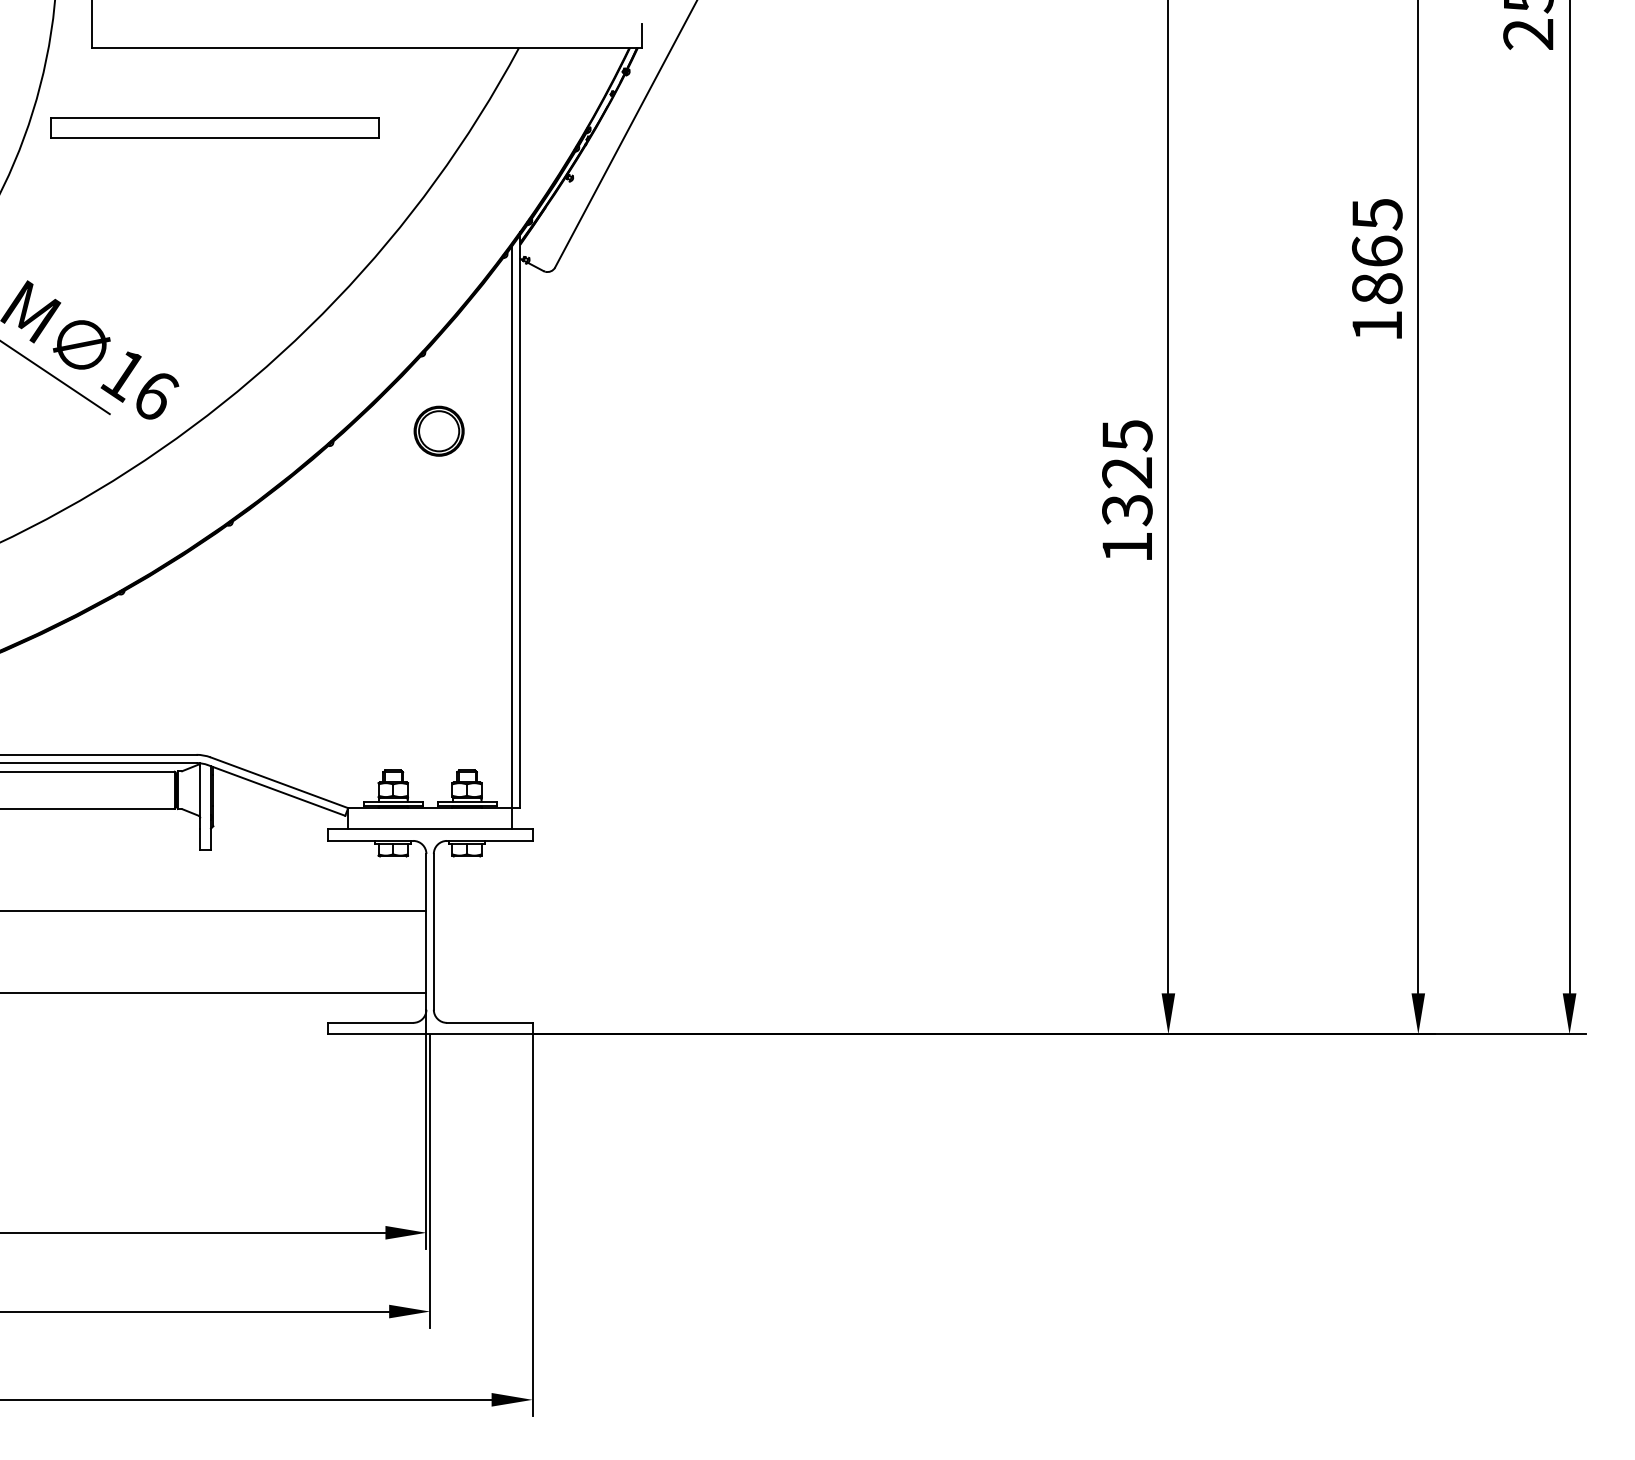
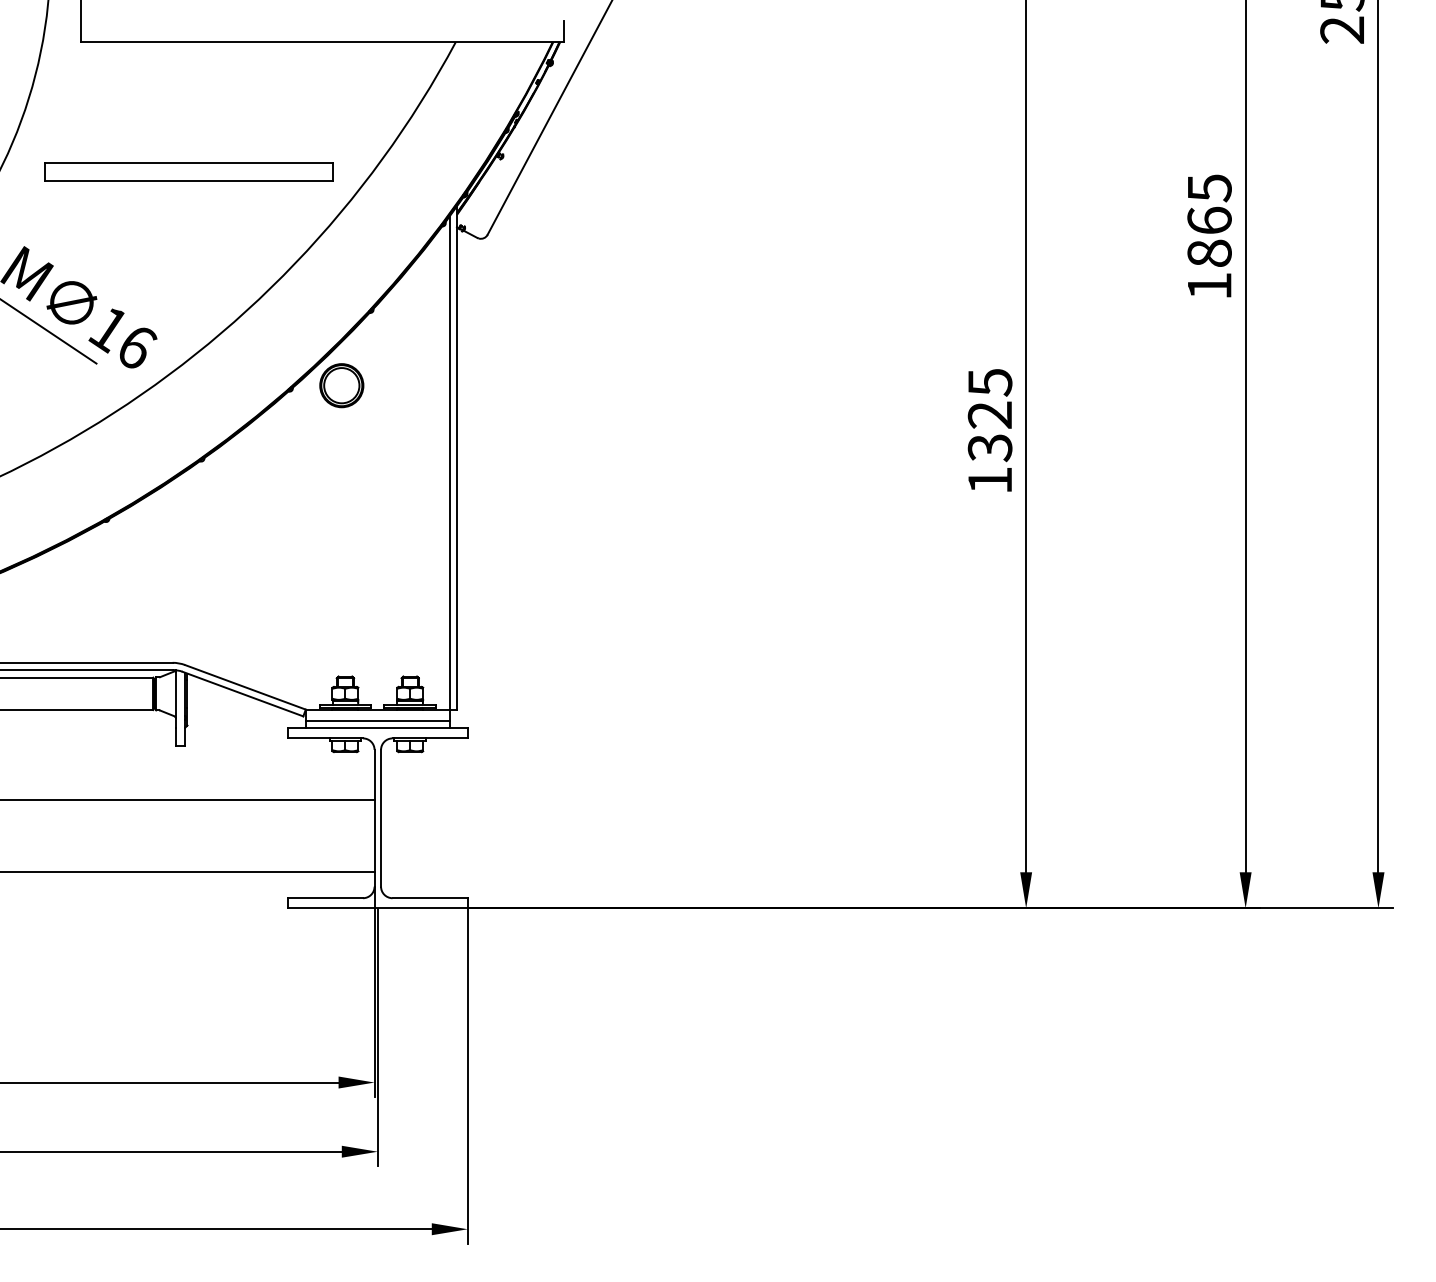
part: (214, 127) -> (188, 171), moved
part: (438, 430) -> (341, 385), moved
line: (430, 821) -> (378, 721), added

